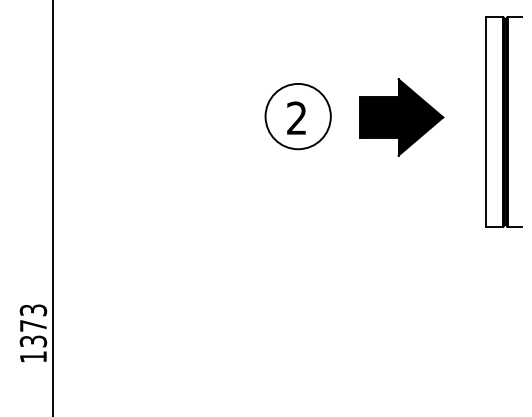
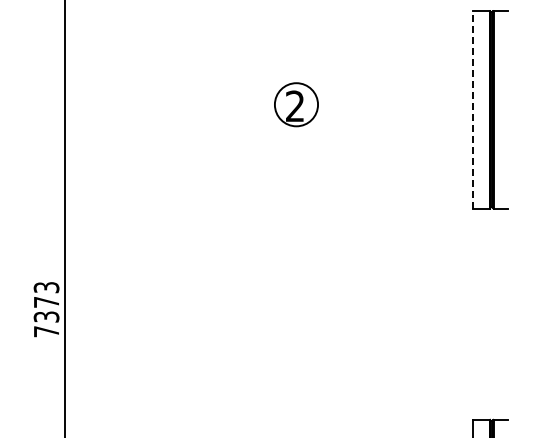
circle: (298, 116) -> (296, 104), size x0.7
part: (402, 117) -> (394, 105), removed
line: (485, 121) -> (473, 109), solid -> dashed
text: (33, 356) -> (46, 331), 1373 -> 7373

